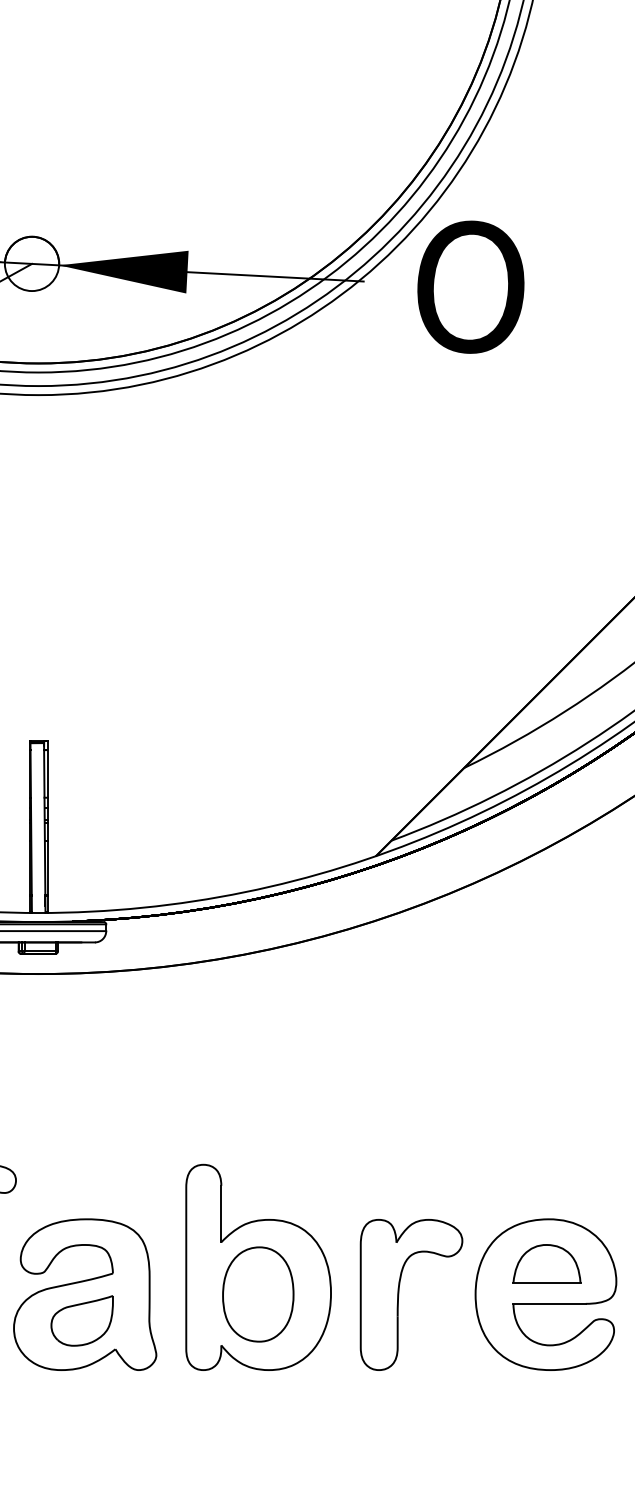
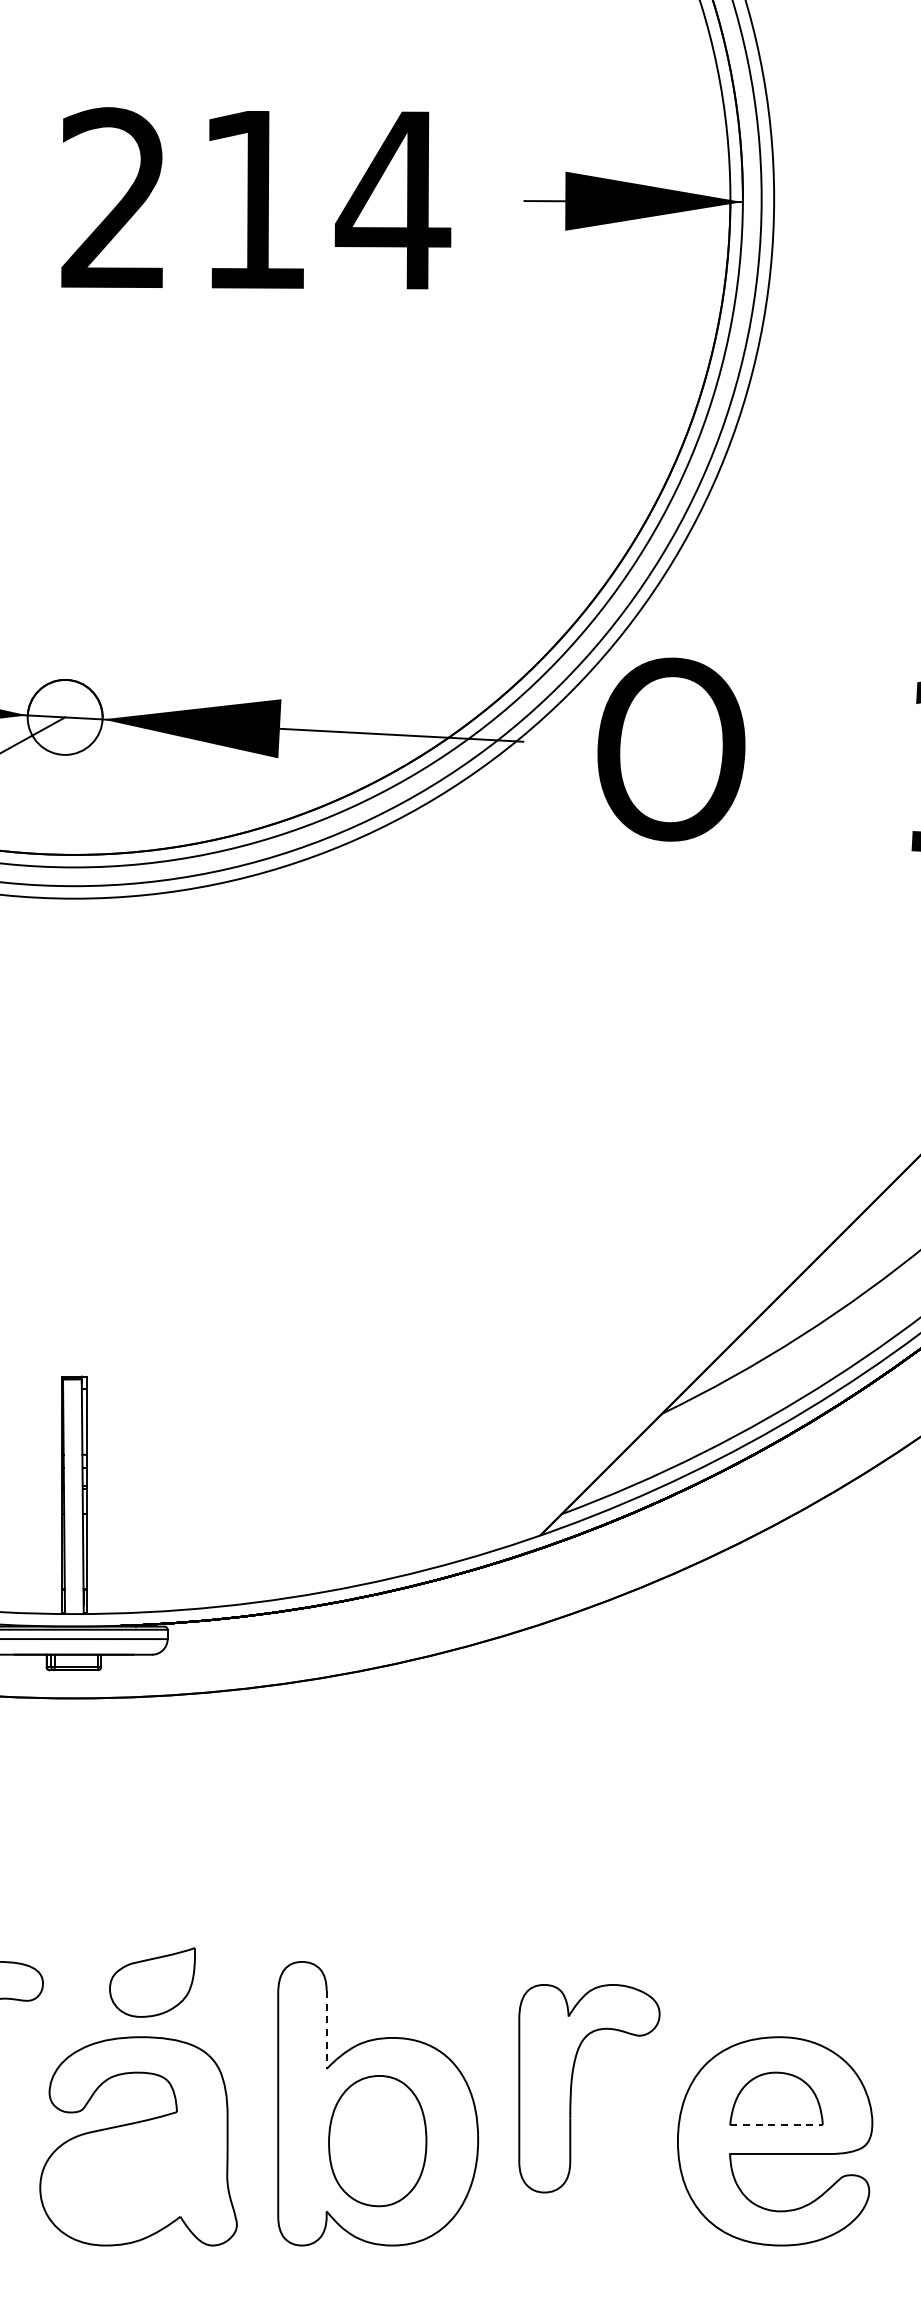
line: (221, 1214) -> (326, 2030), solid -> dashed
line: (547, 1282) -> (777, 2124), solid -> dashed
part: (399, 1292) -> (572, 2085), moved
part: (82, 1320) -> (152, 1982), moved

